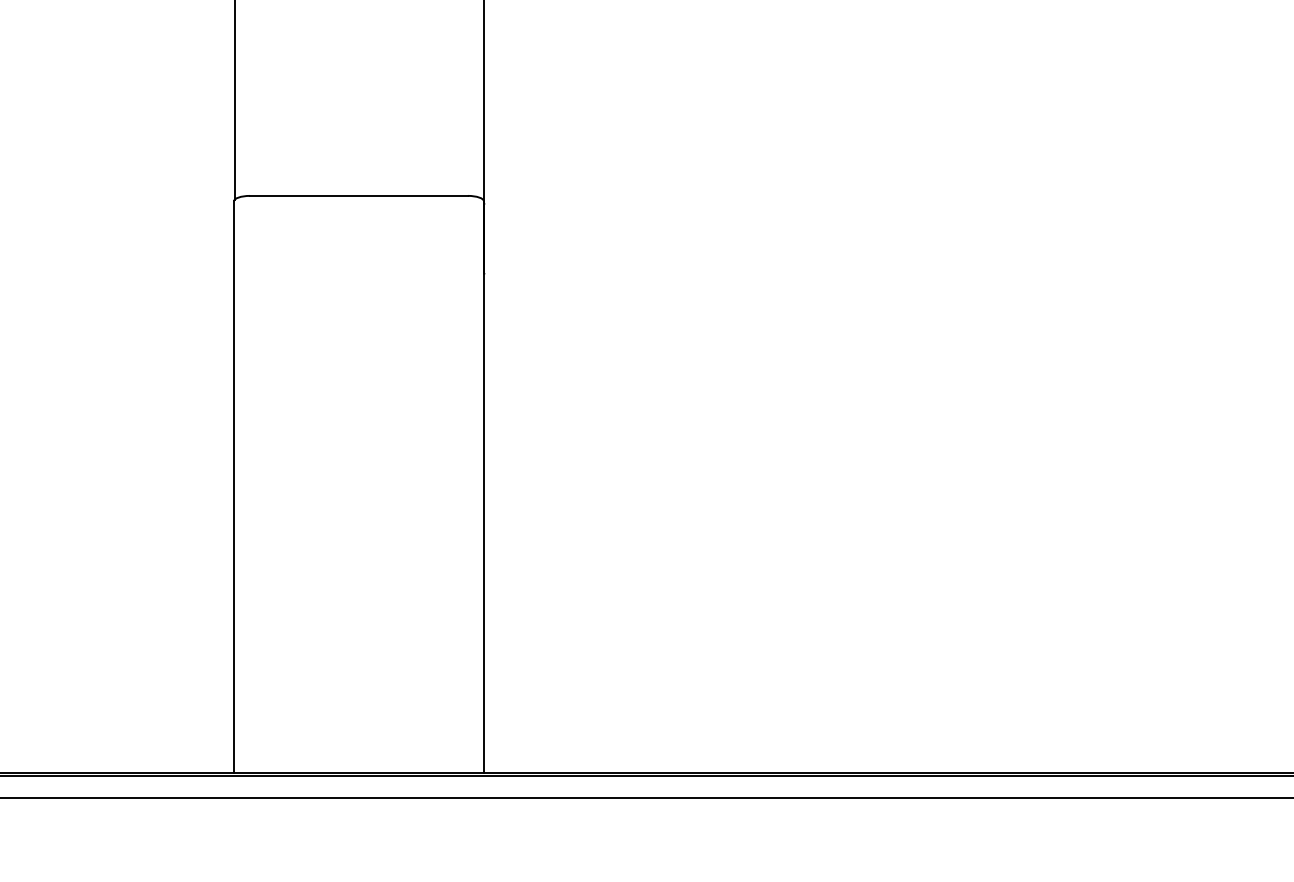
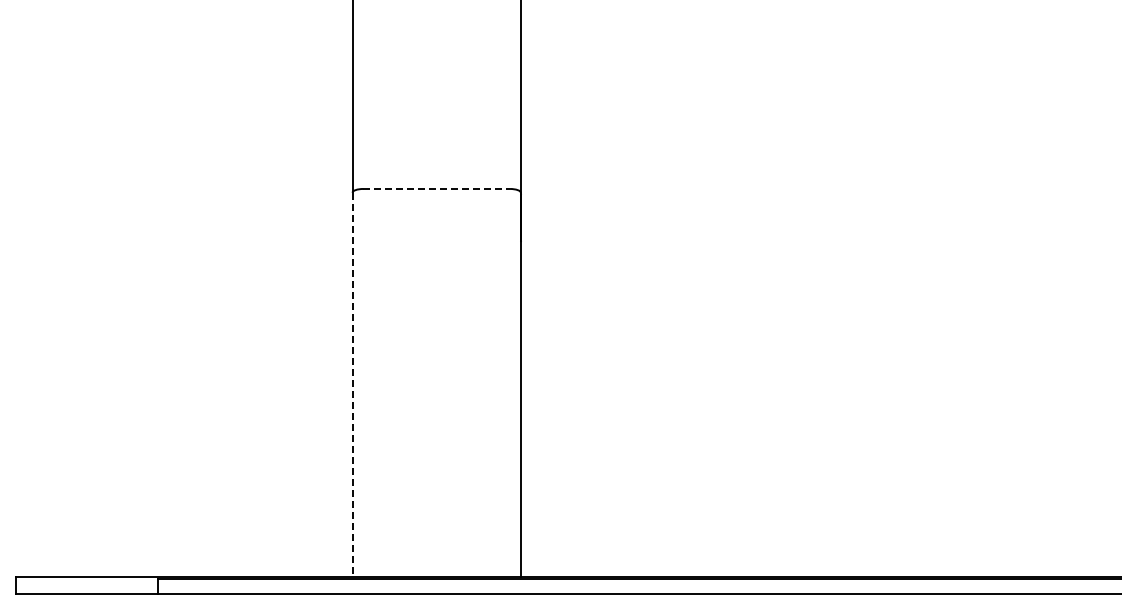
line: (360, 195) -> (437, 188), solid -> dashed
line: (233, 487) -> (352, 385), solid -> dashed

